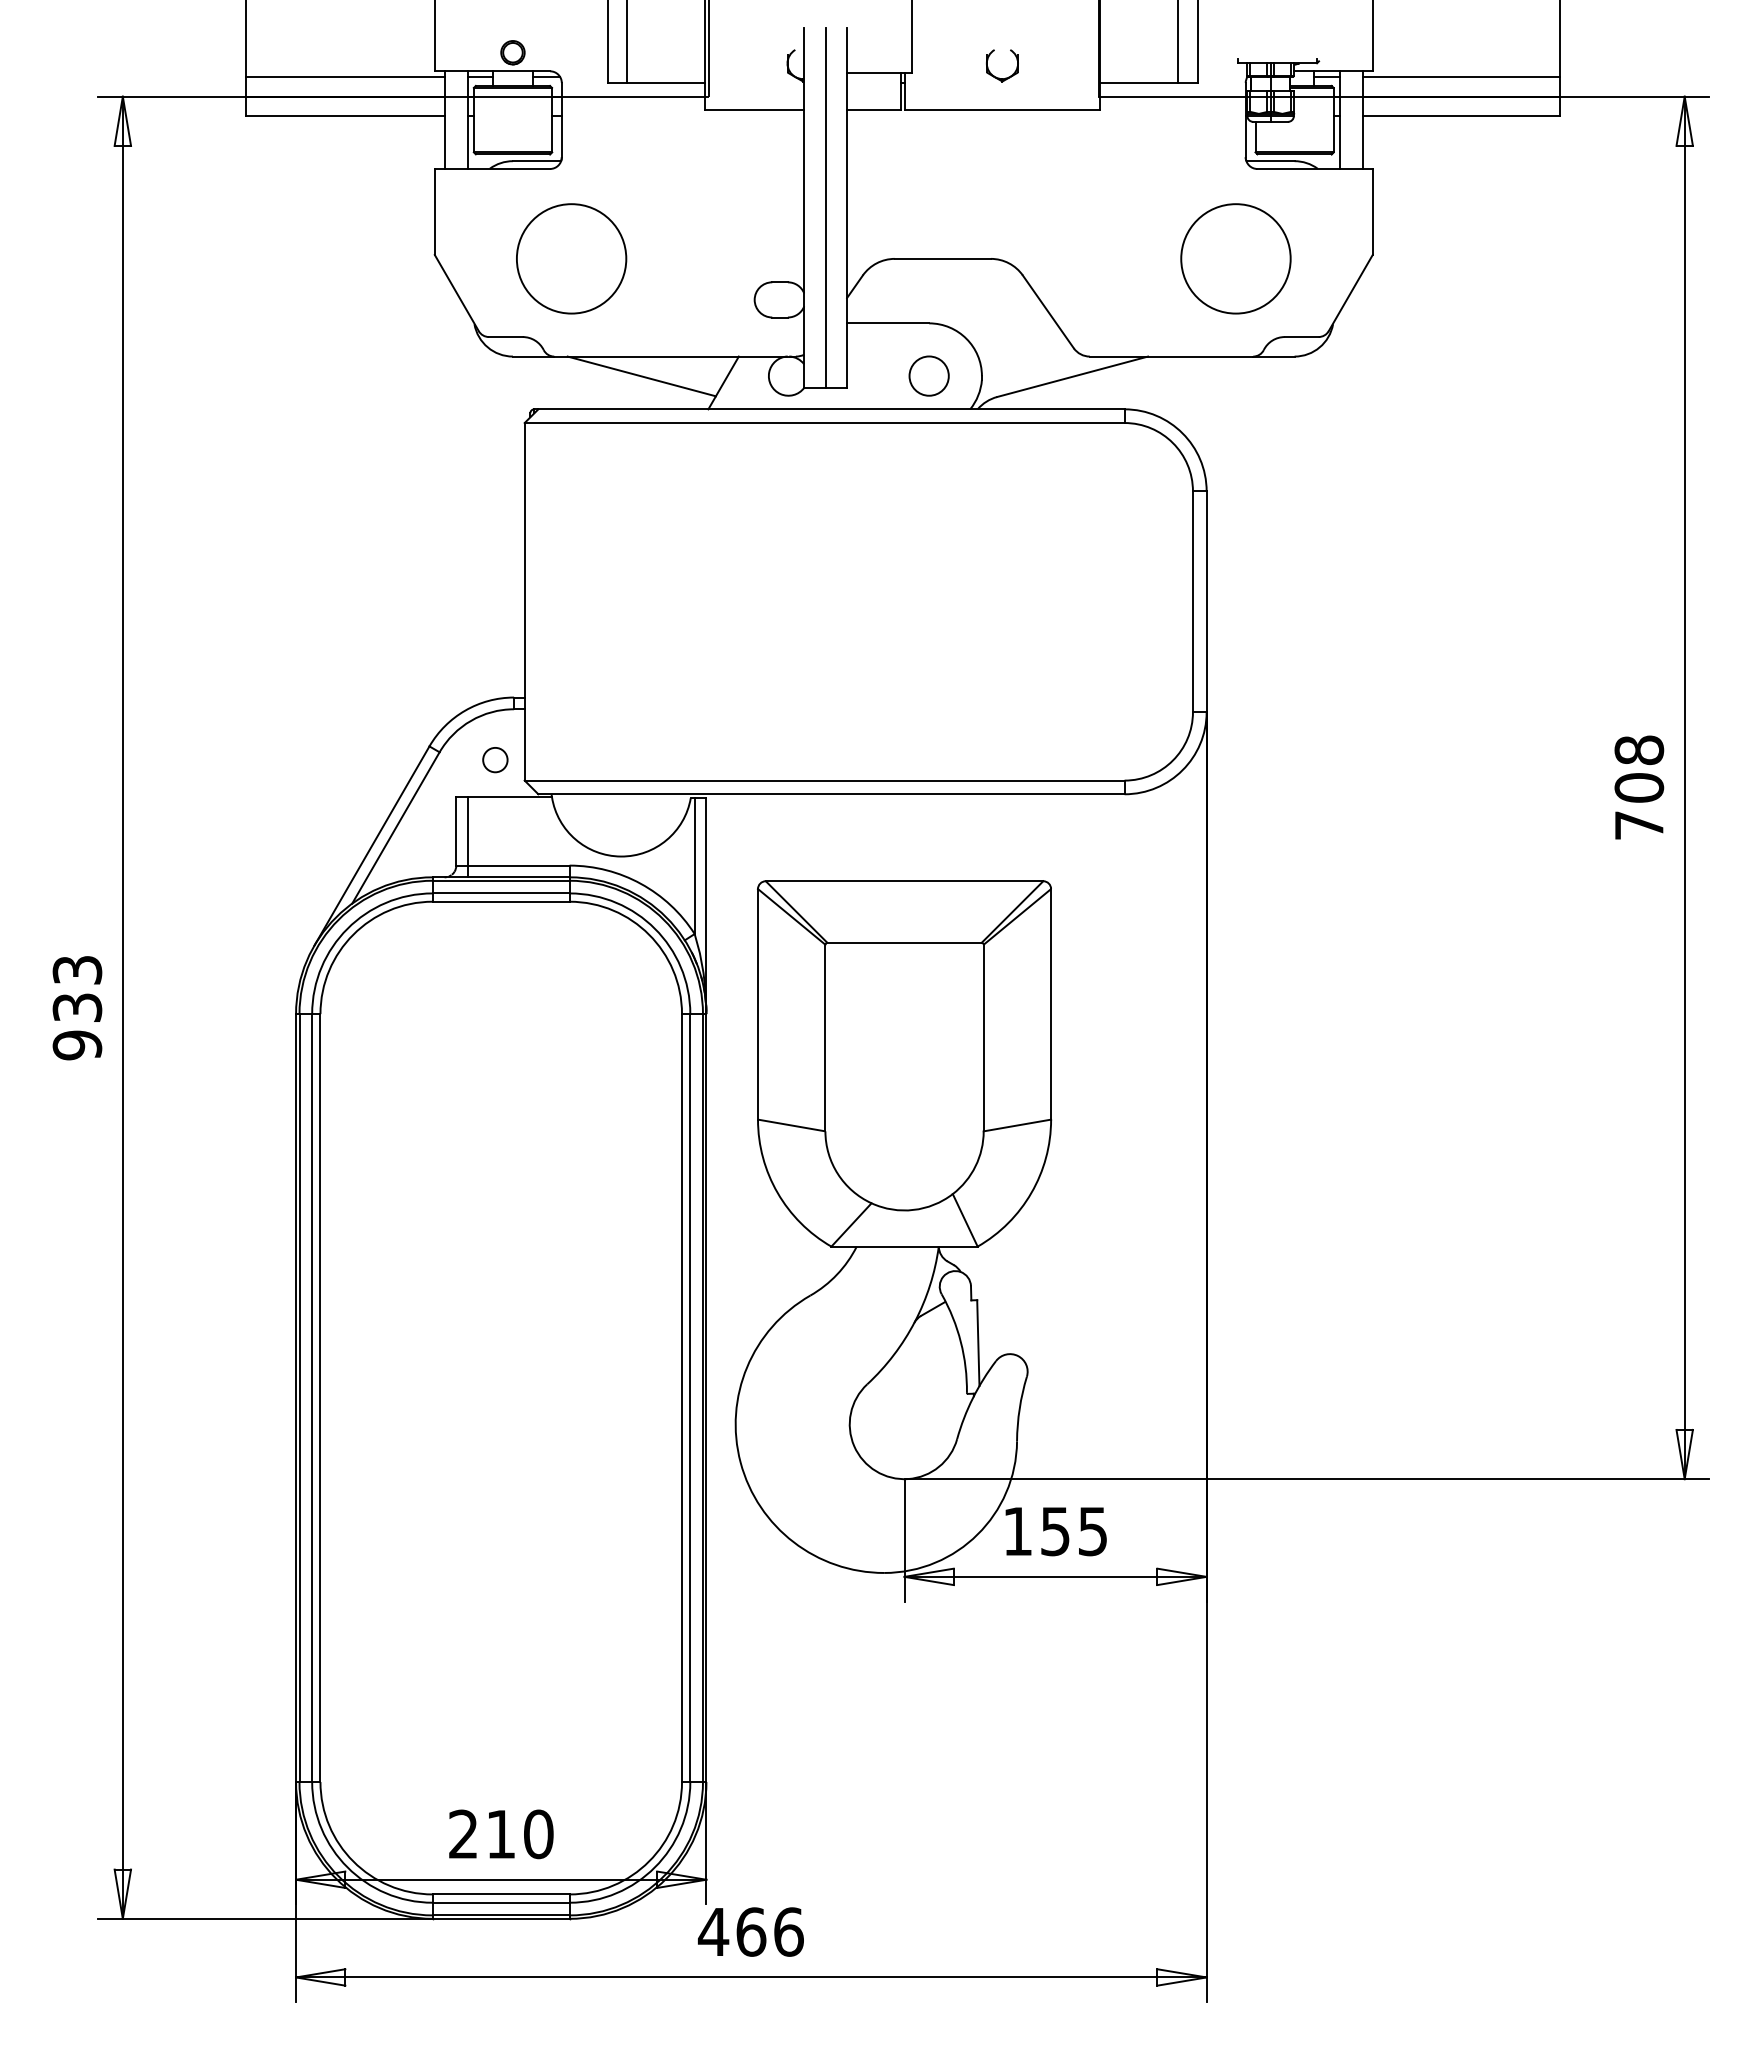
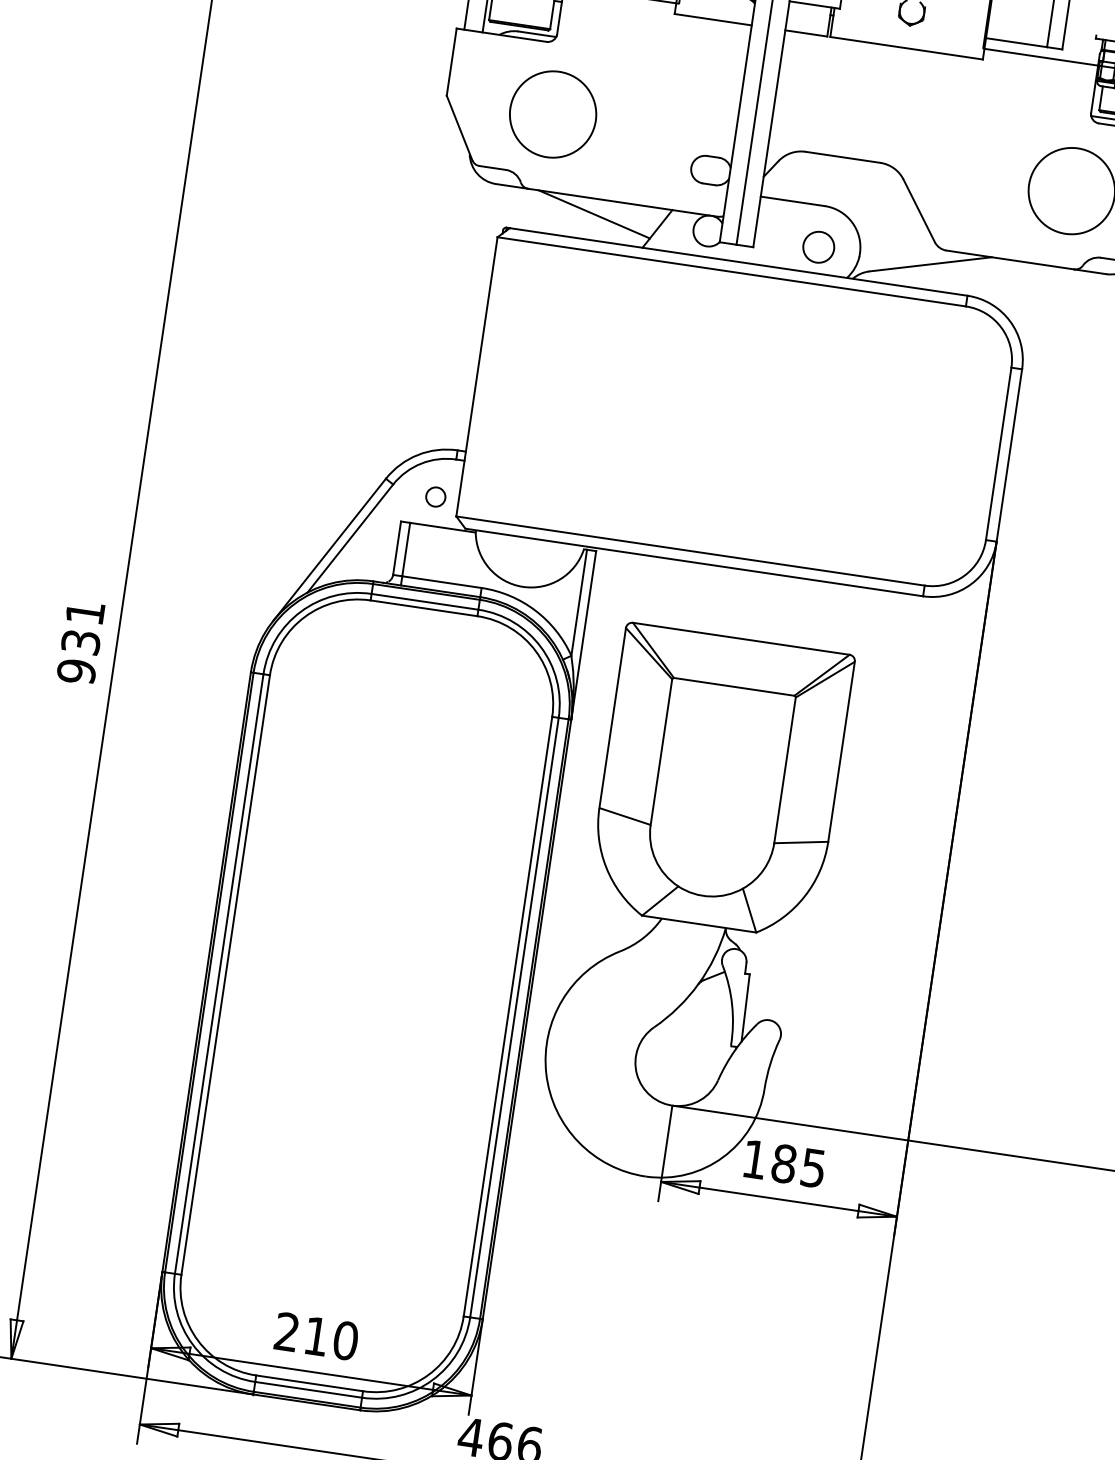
text: (77, 970) -> (85, 613), 933 -> 931
text: (1055, 1531) -> (784, 1163), 155 -> 185

